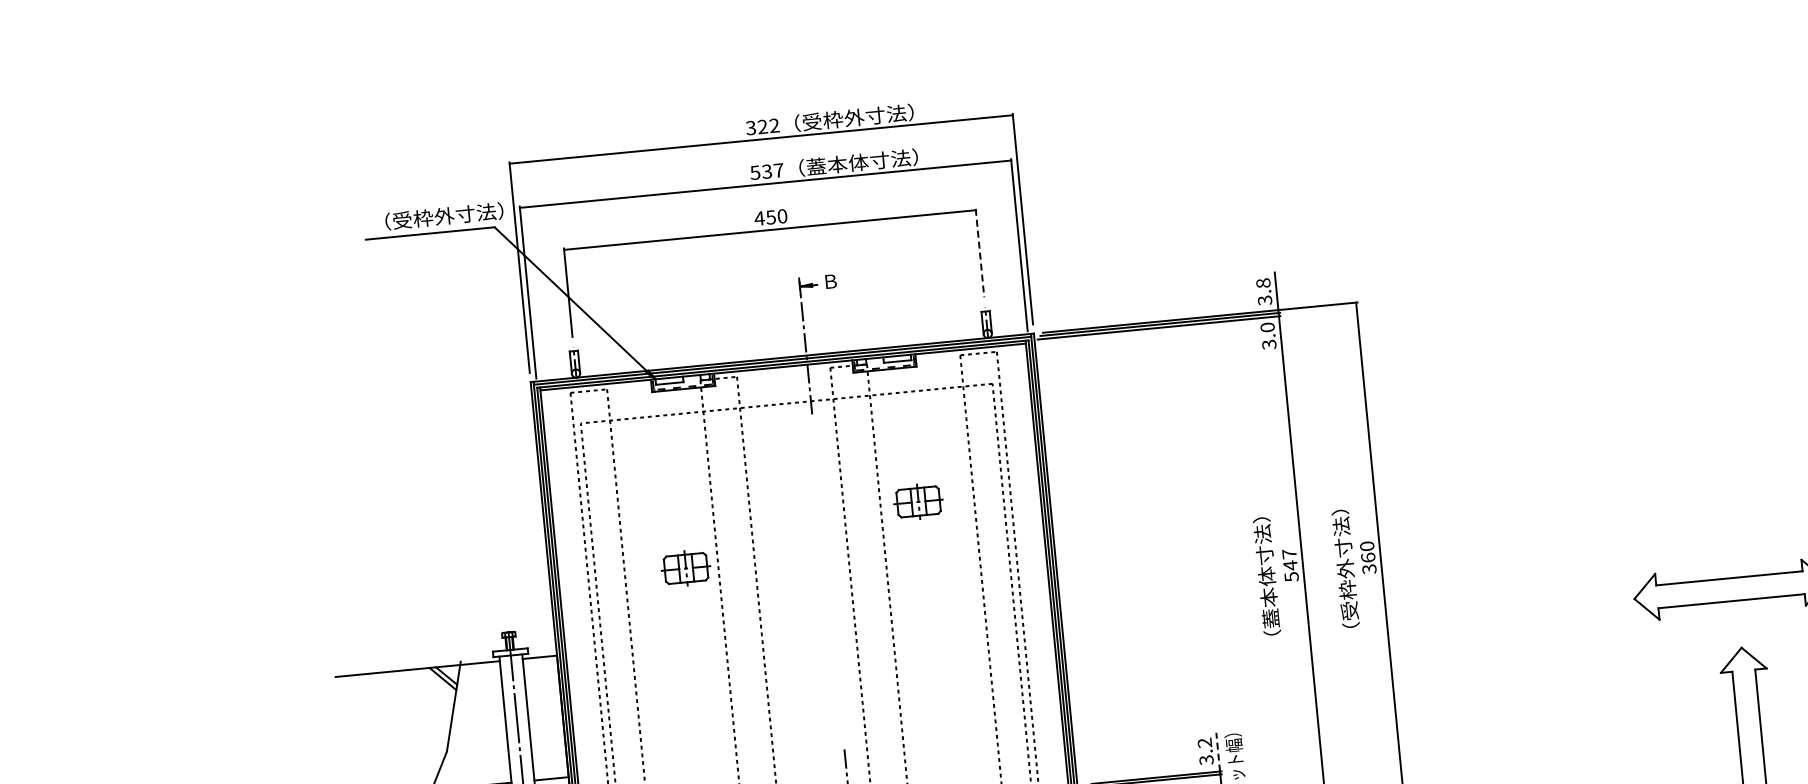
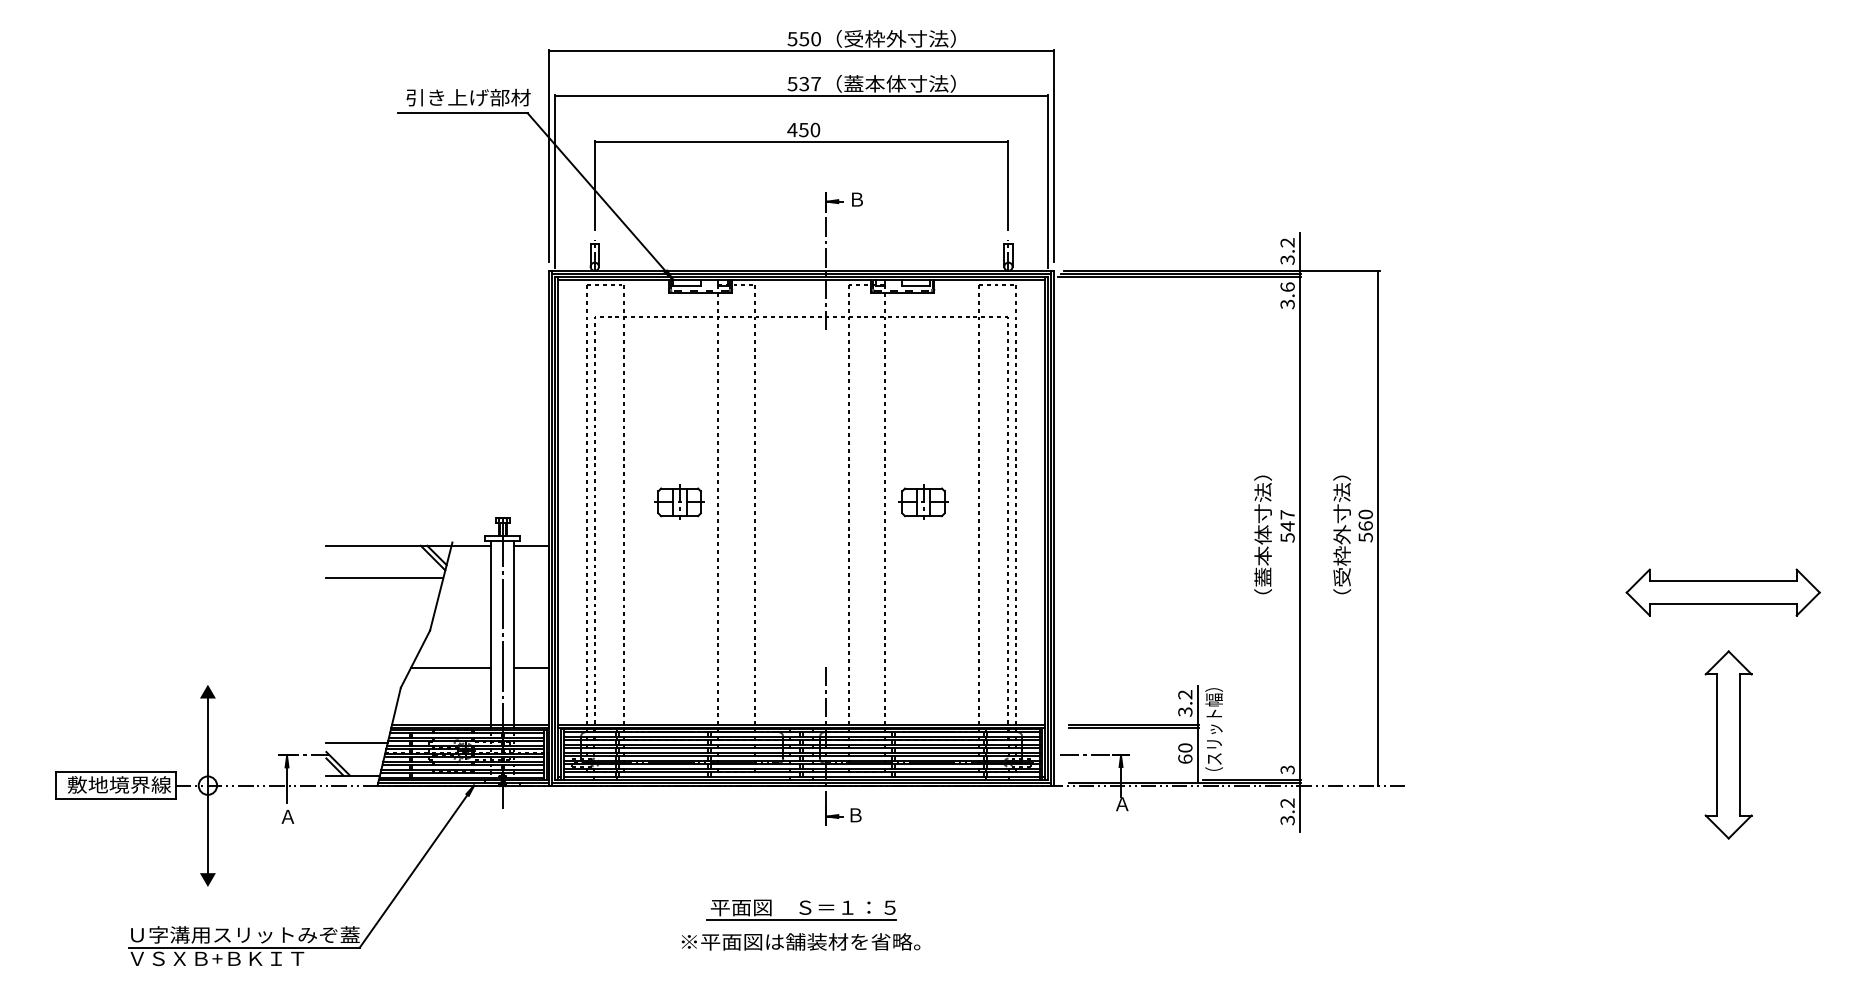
text: (762, 127) -> (804, 39), 322 -> 550
text: (437, 216) -> (471, 97), （受枠外寸法） -> 引き上げ部材
line: (980, 254) -> (1008, 186), dashed -> solid
text: (1263, 283) -> (1287, 242), 3.8 -> 3.2
text: (1267, 326) -> (1287, 286), 3.0 -> 3.6
part: (918, 501) -> (923, 501), moved
part: (685, 567) -> (679, 501), moved
text: (1369, 569) -> (1365, 537), 360 -> 560
line: (396, 703) -> (384, 577), added
line: (1217, 751) -> (1197, 704), dashed -> solid

